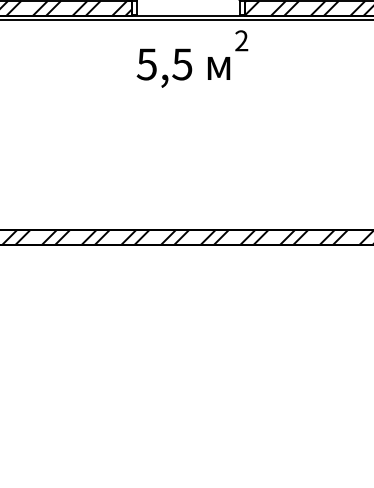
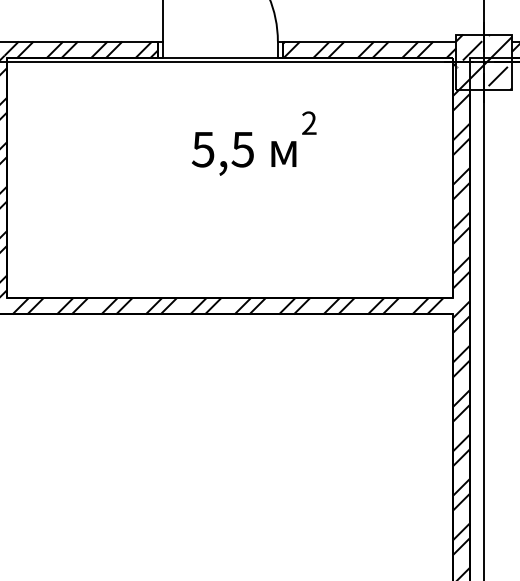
text: (192, 58) -> (254, 143), moved

